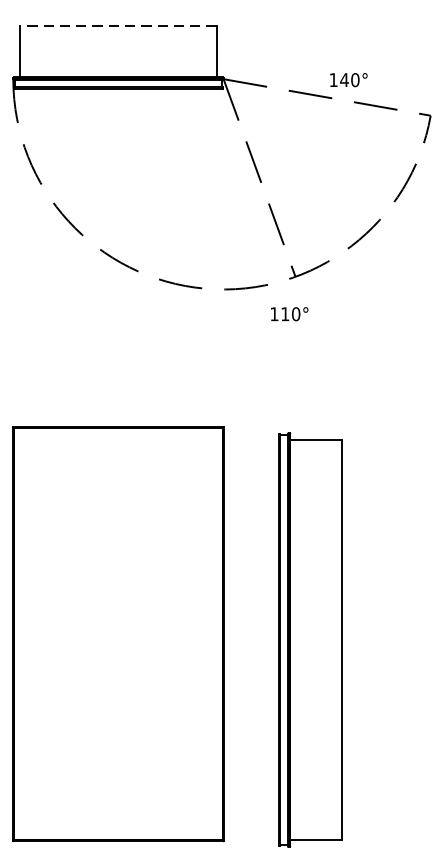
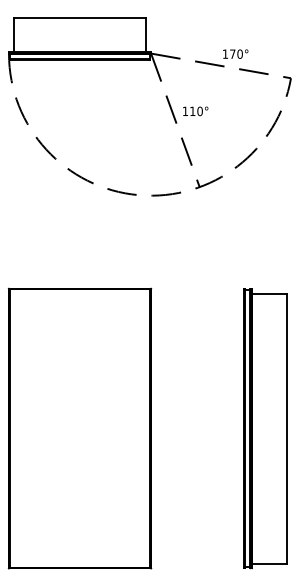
line: (117, 25) -> (79, 17), dashed -> solid
text: (344, 79) -> (232, 53), 140° -> 170°
text: (289, 314) -> (195, 111), moved
part: (310, 639) -> (265, 428), moved

